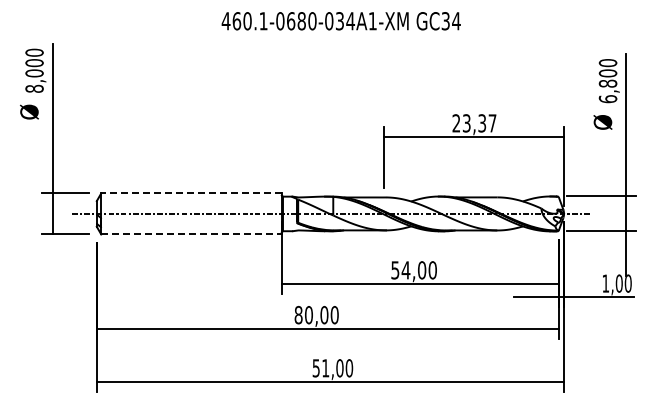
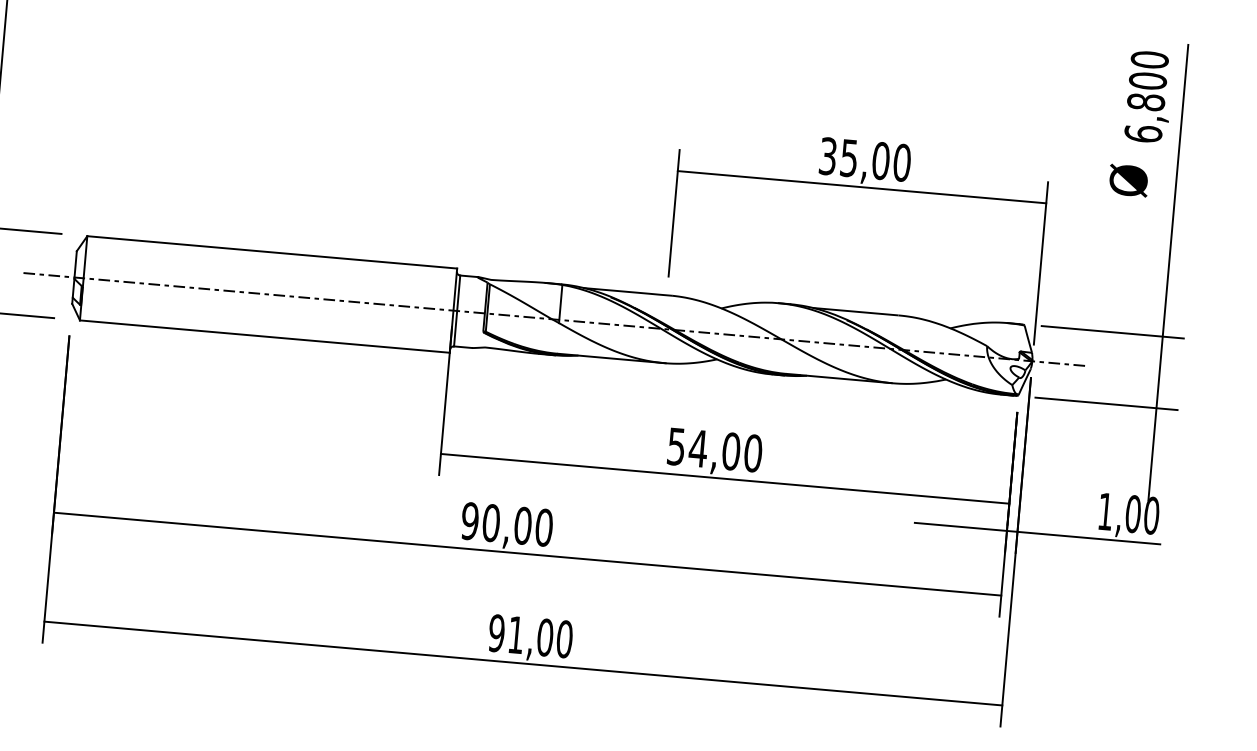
text: (474, 123) -> (865, 159), 23,37 -> 35,00
line: (190, 193) -> (270, 252), dashed -> solid
line: (191, 234) -> (264, 336), dashed -> solid
text: (298, 315) -> (469, 521), 80,00 -> 90,00
text: (315, 368) -> (495, 633), 51,00 -> 91,00

